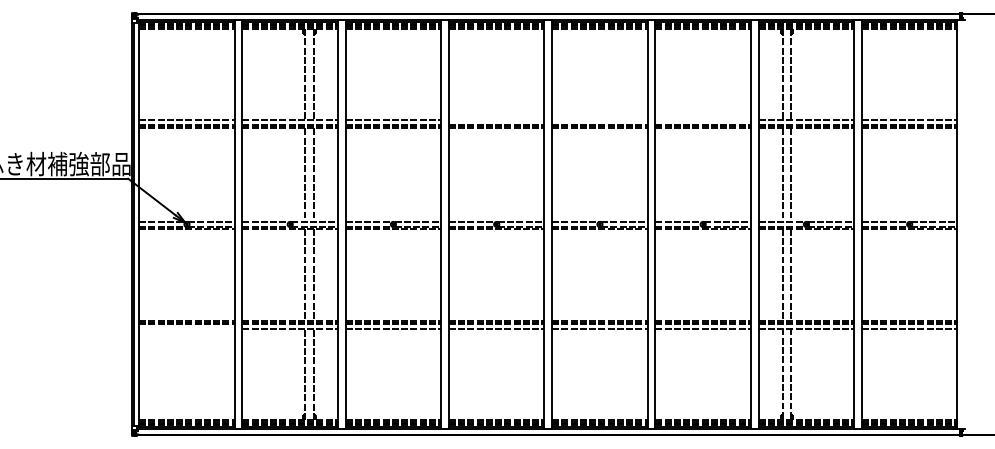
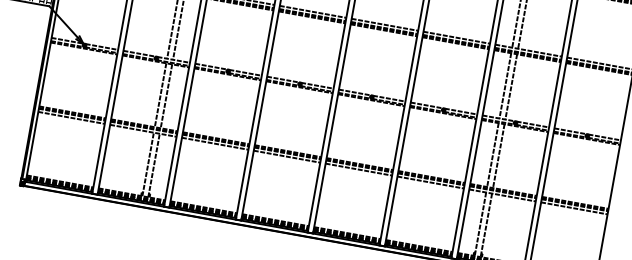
line: (496, 120) -> (312, 11), added
line: (599, 120) -> (384, 24), added
line: (702, 120) -> (456, 37), added
line: (186, 328) -> (71, 117), added

